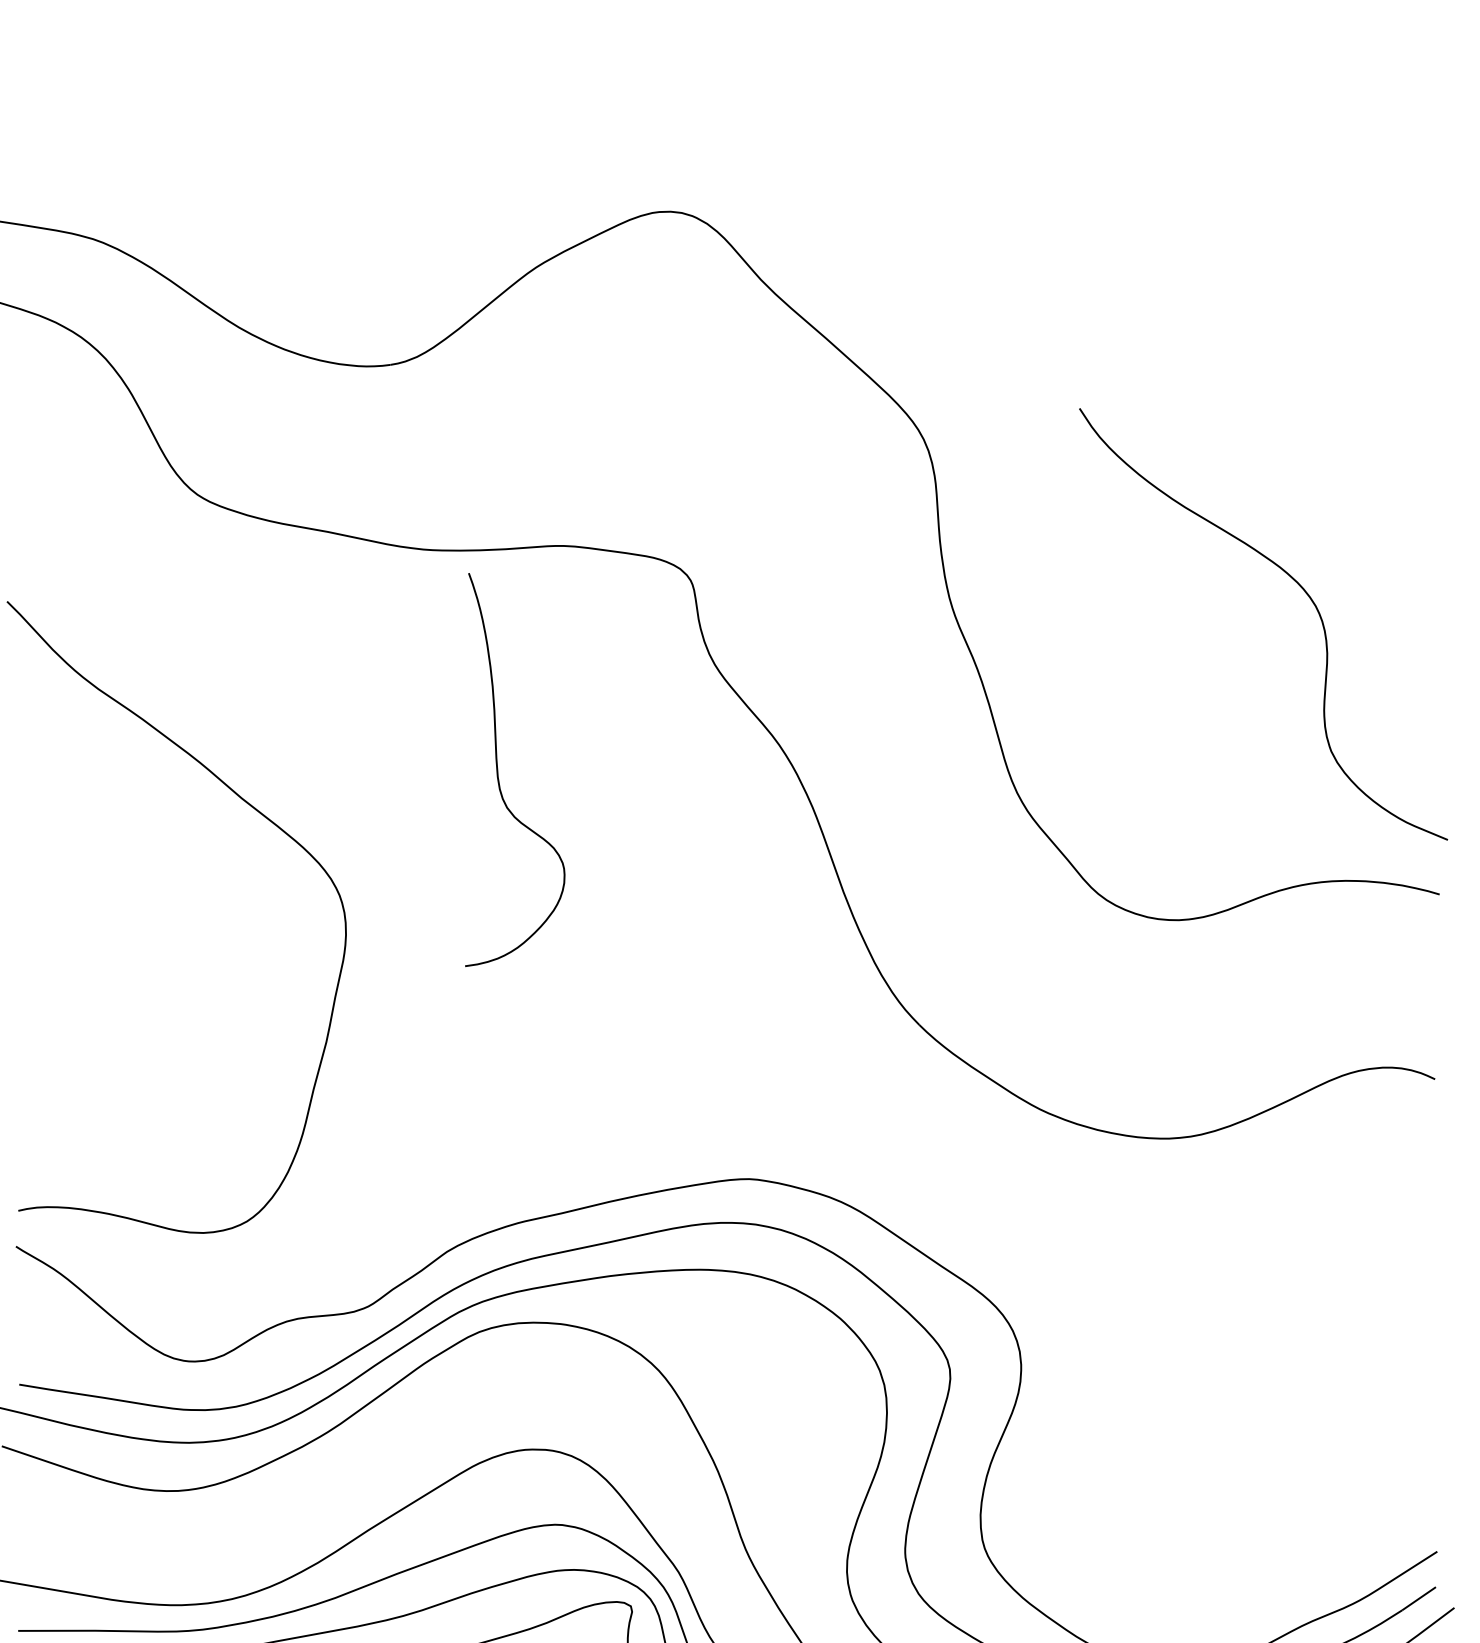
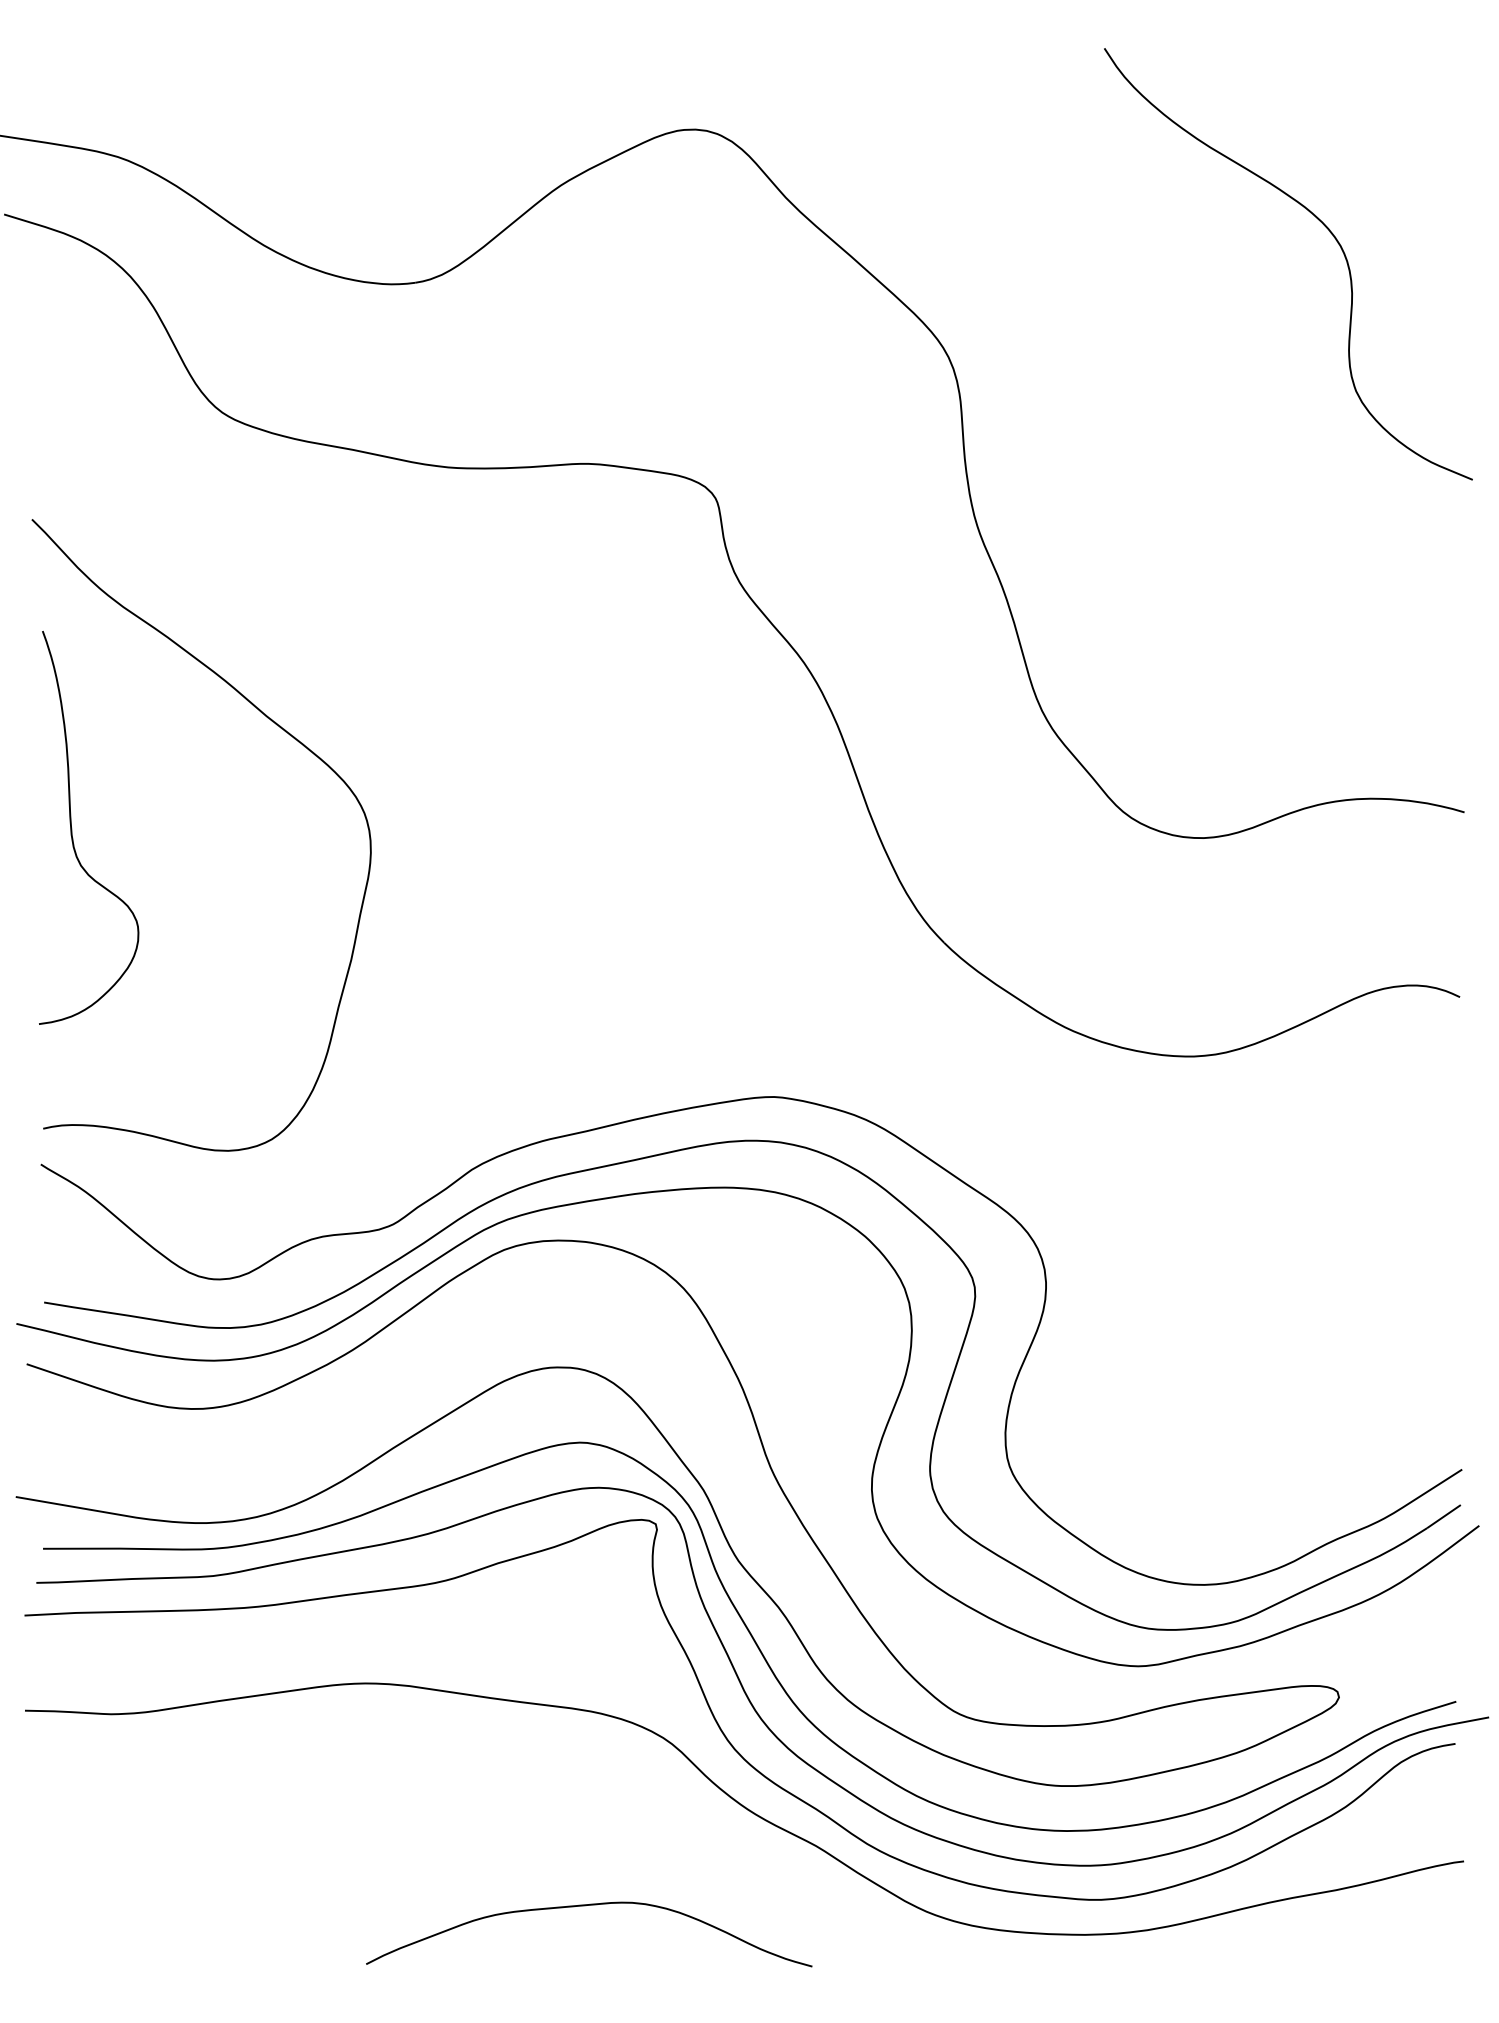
curve: (1304, 592) -> (1329, 232), moved
curve: (498, 770) -> (72, 828), moved

